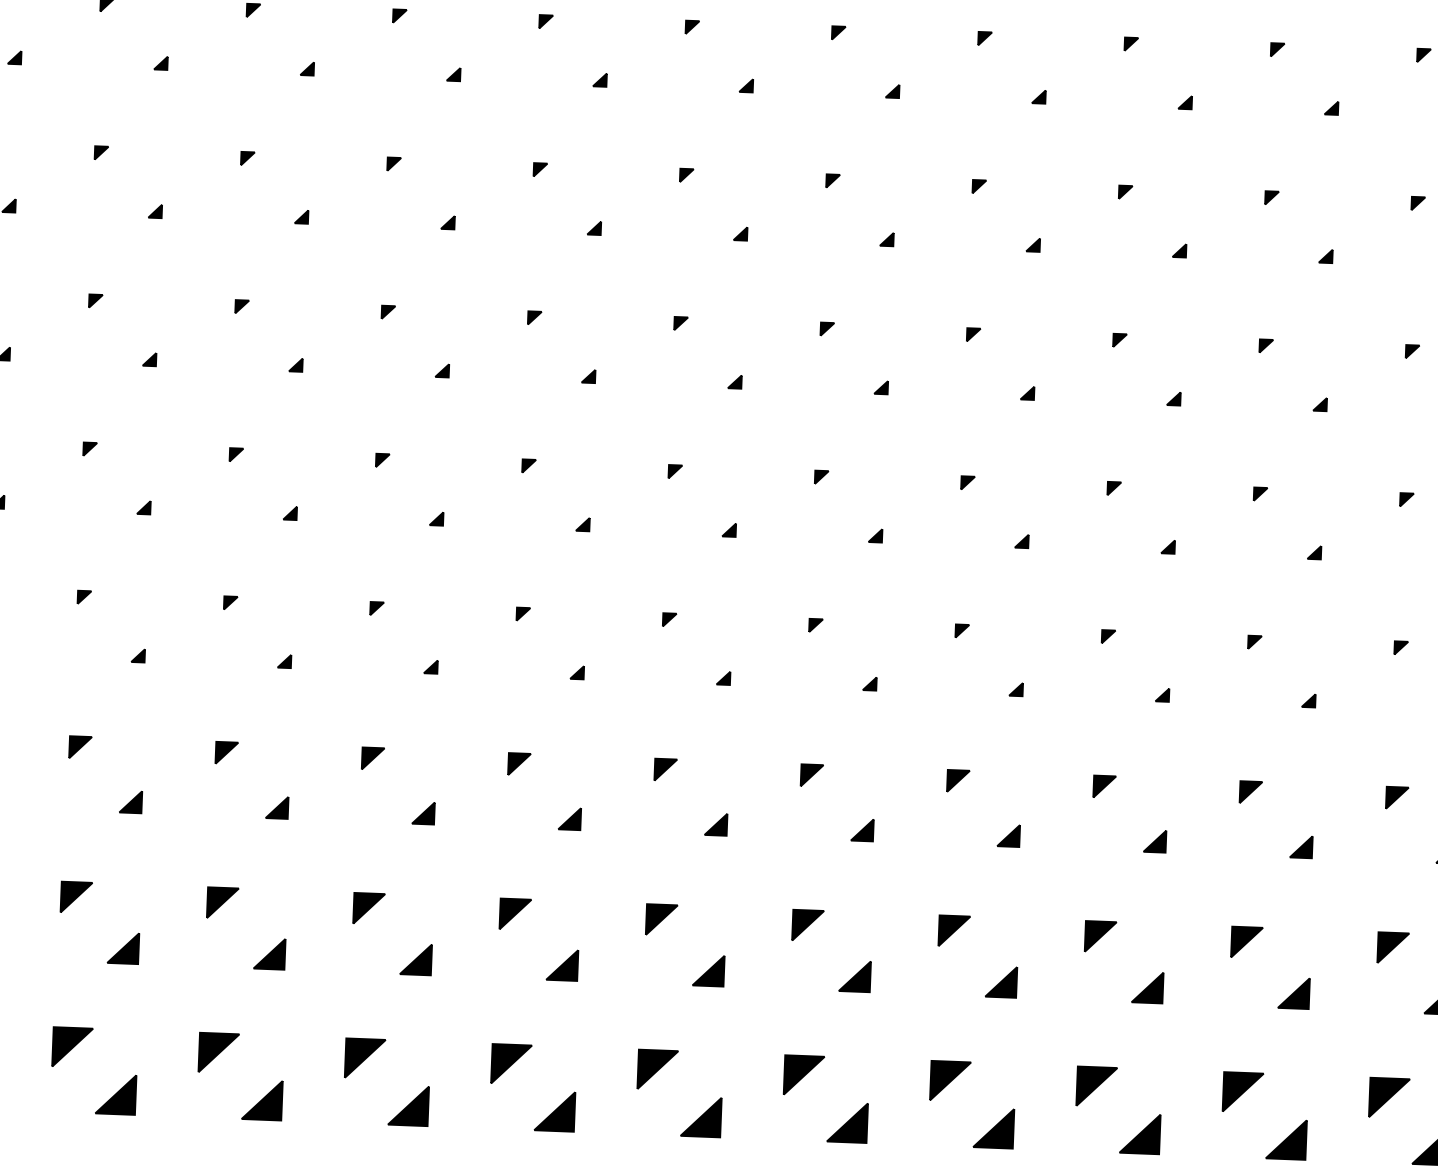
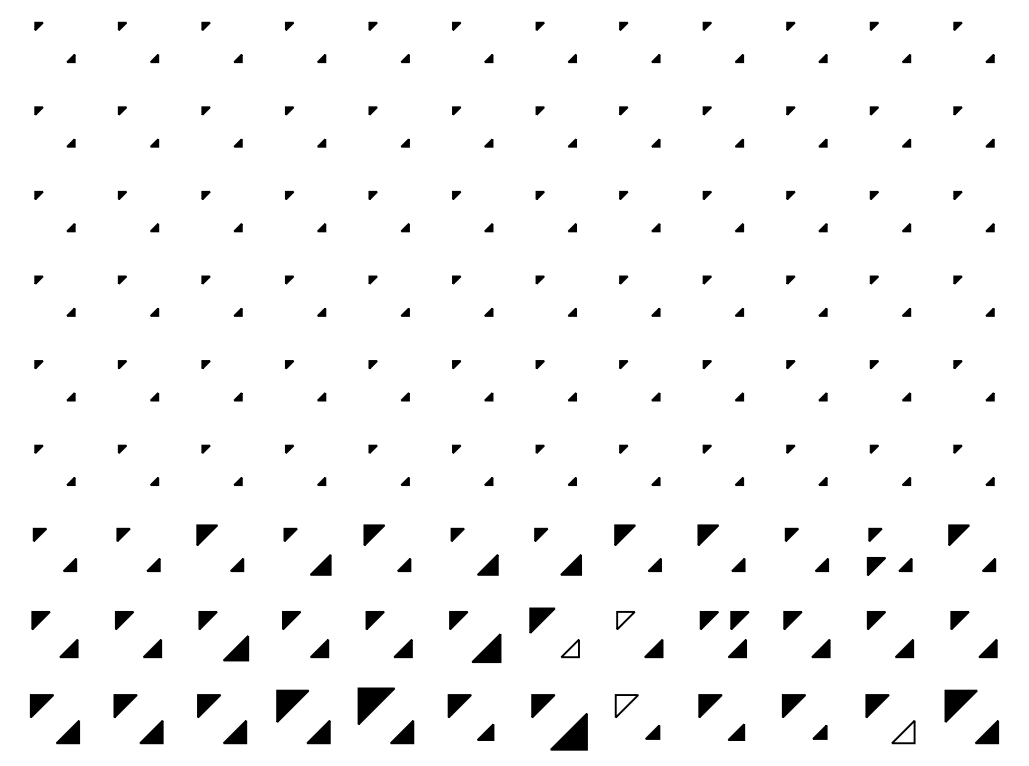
part: (79, 746) -> (206, 534), size x1.6
part: (371, 757) -> (373, 534), size x1.6
part: (811, 774) -> (624, 534), size x1.6
part: (958, 780) -> (708, 534), size x1.6
part: (1396, 797) -> (958, 534), size x1.6
part: (277, 806) -> (320, 564), size x1.6
part: (569, 818) -> (487, 564), size x1.6
part: (716, 823) -> (571, 564), size x1.6
part: (1248, 847) -> (875, 566), added
part: (660, 919) -> (541, 620), size x1.4
fill: (807, 925) -> (625, 620), removed
part: (1007, 933) -> (739, 620), added
part: (122, 948) -> (235, 648), size x1.4
part: (562, 965) -> (486, 648), size x1.6
fill: (707, 970) -> (569, 648), removed
part: (218, 1051) -> (292, 705), size x1.4
part: (363, 1057) -> (375, 705), size x1.6
fill: (803, 1076) -> (626, 706), removed
part: (1388, 1096) -> (960, 705), size x1.4
part: (554, 1112) -> (485, 732), size x0.7
part: (701, 1117) -> (569, 732), size x1.6
part: (847, 1123) -> (652, 732), size x0.6
part: (994, 1129) -> (736, 732), size x0.7
part: (1139, 1134) -> (819, 732), size x0.6
fill: (1286, 1138) -> (903, 731), removed

